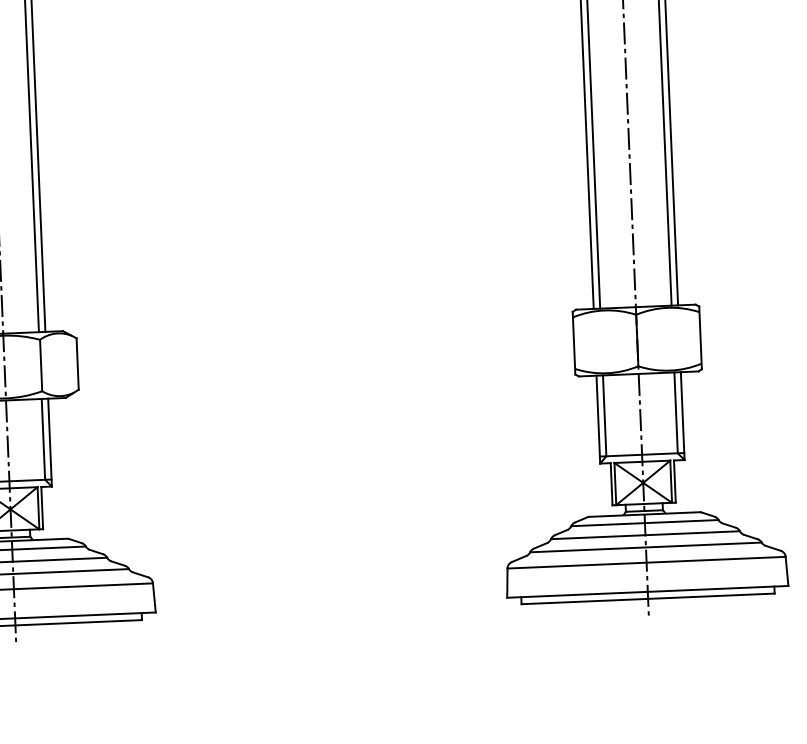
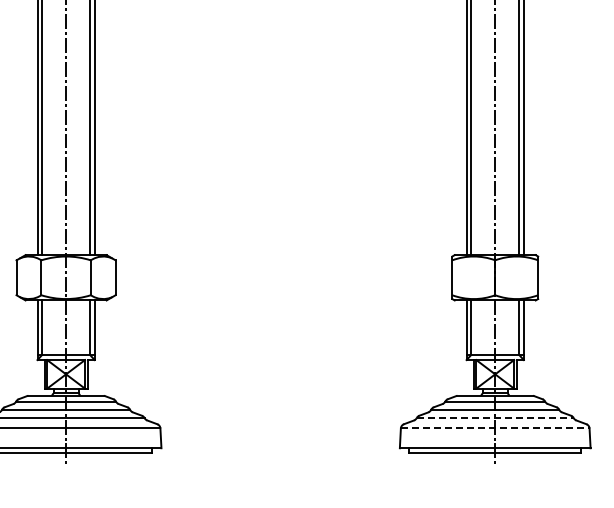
line: (646, 547) -> (495, 418), solid -> dashed
line: (646, 562) -> (495, 428), solid -> dashed

